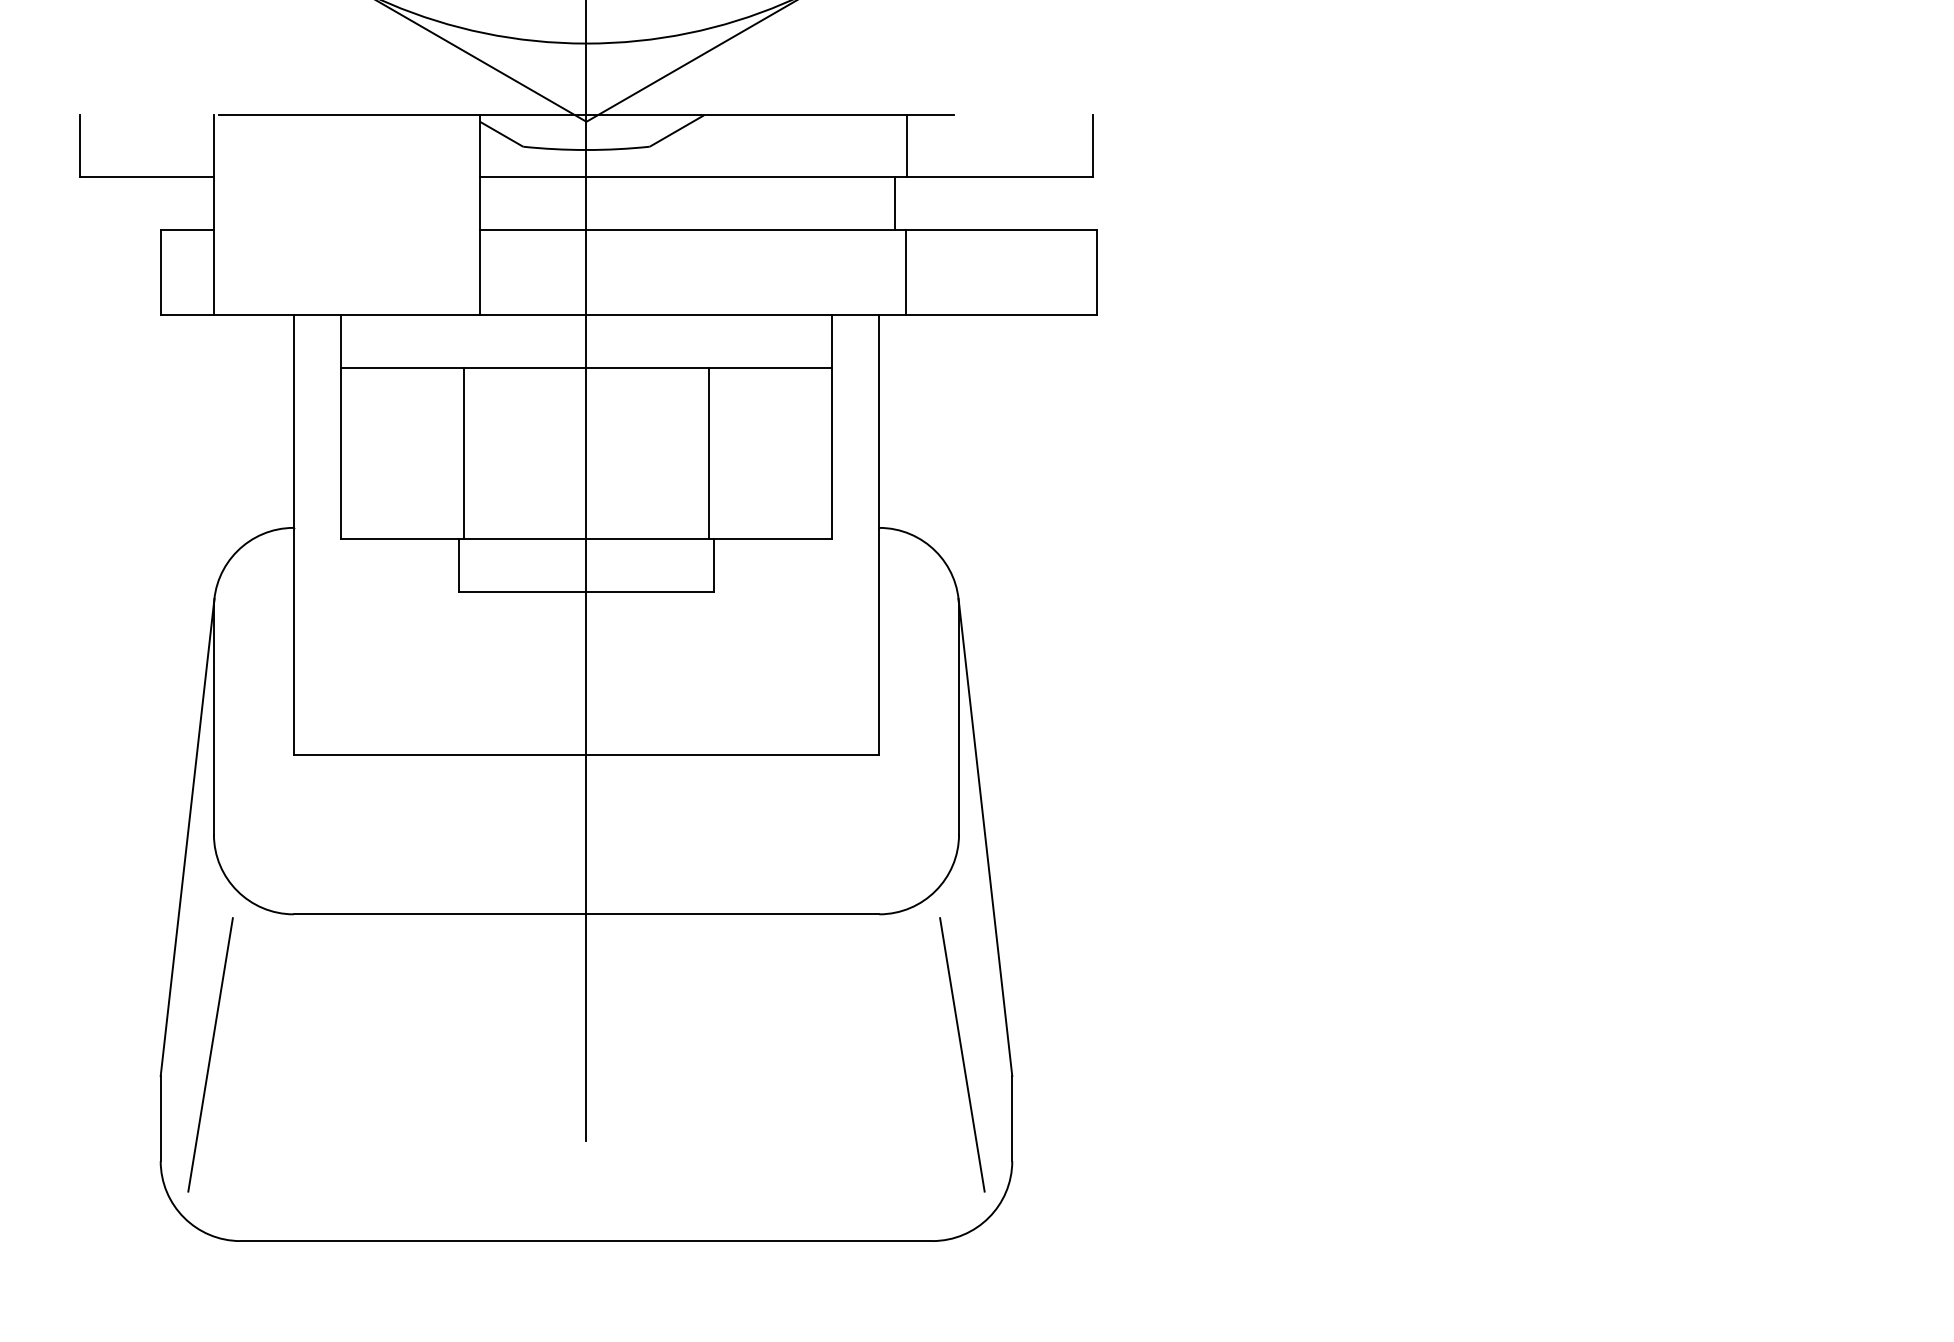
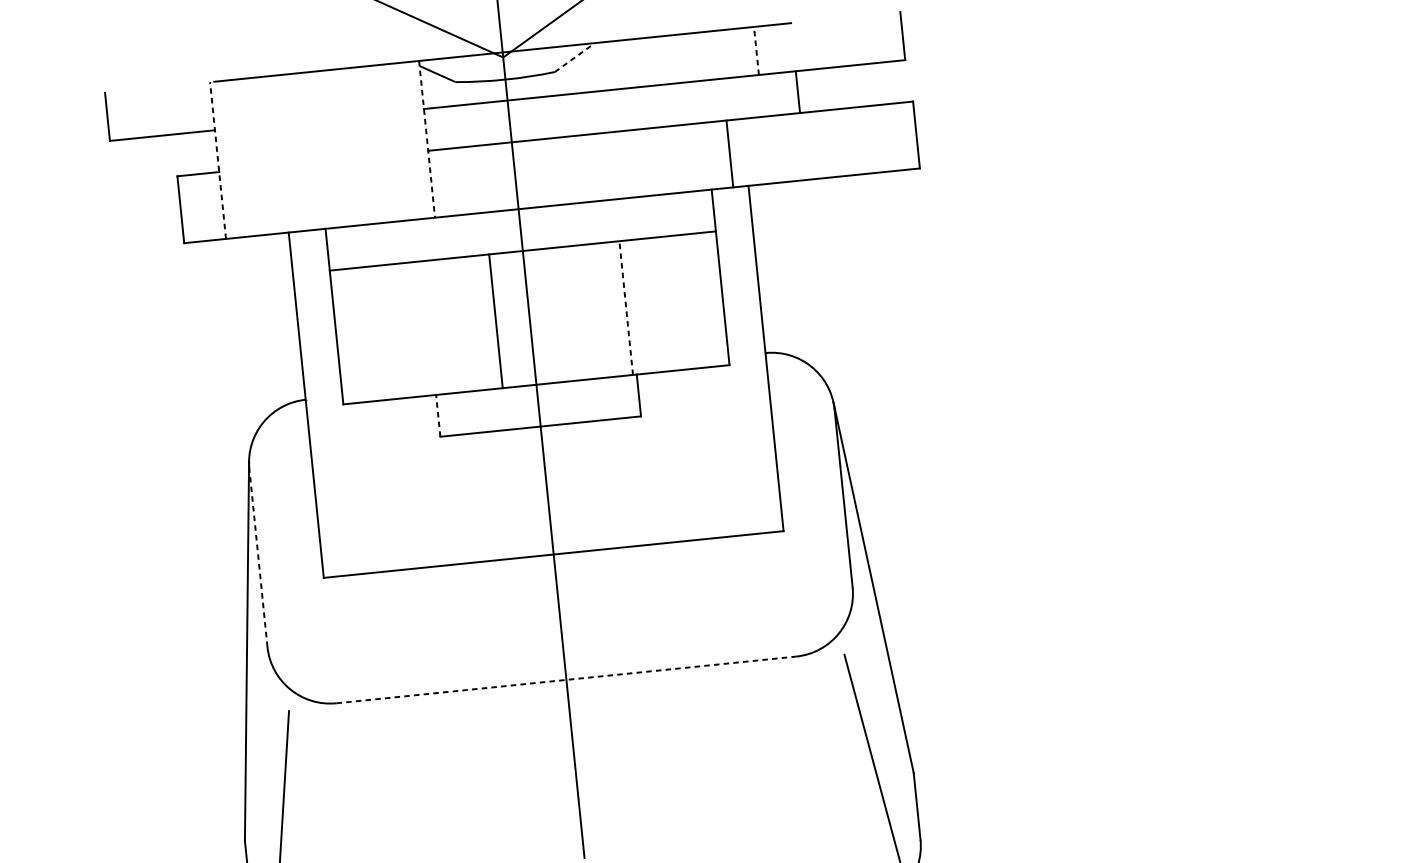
line: (677, 130) -> (575, 57), solid -> dashed
line: (906, 146) -> (756, 51), solid -> dashed
line: (894, 202) -> (797, 91), moved
line: (213, 215) -> (217, 160), solid -> dashed
line: (480, 215) -> (427, 139), solid -> dashed
line: (905, 272) -> (729, 154), moved
line: (709, 452) -> (626, 307), solid -> dashed
line: (463, 453) -> (495, 321), moved
line: (458, 565) -> (438, 416), solid -> dashed
line: (213, 720) -> (258, 557), solid -> dashed
line: (586, 914) -> (566, 680), solid -> dashed

